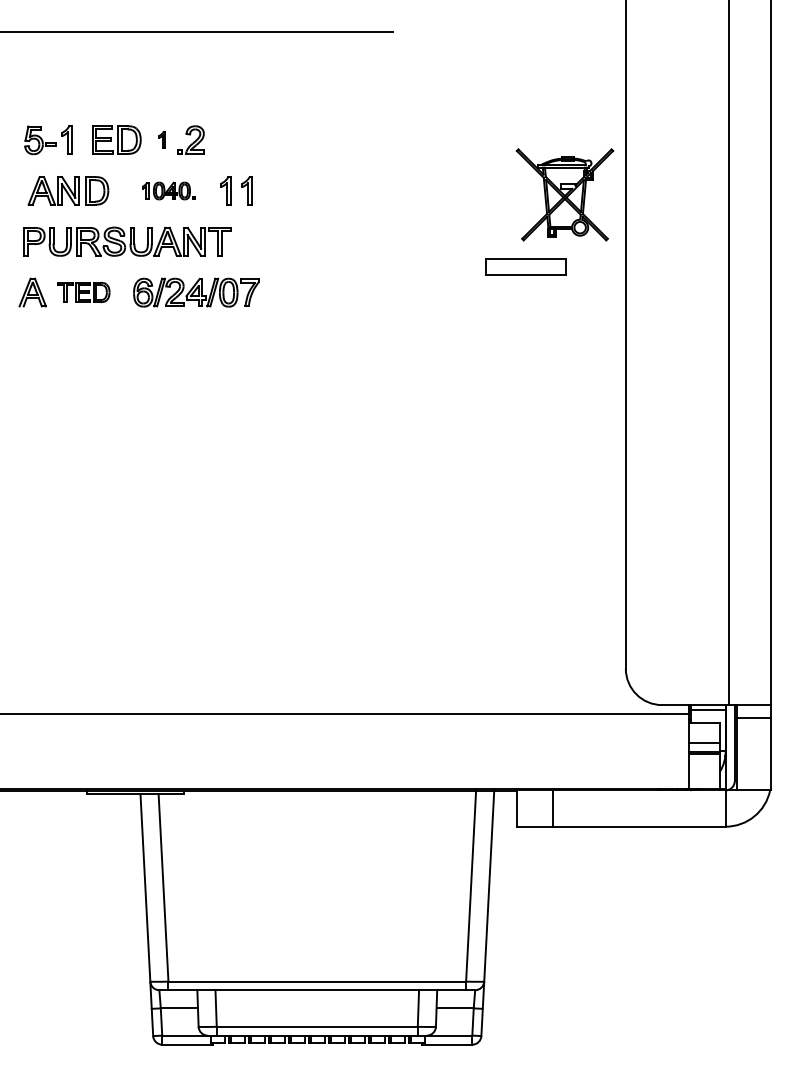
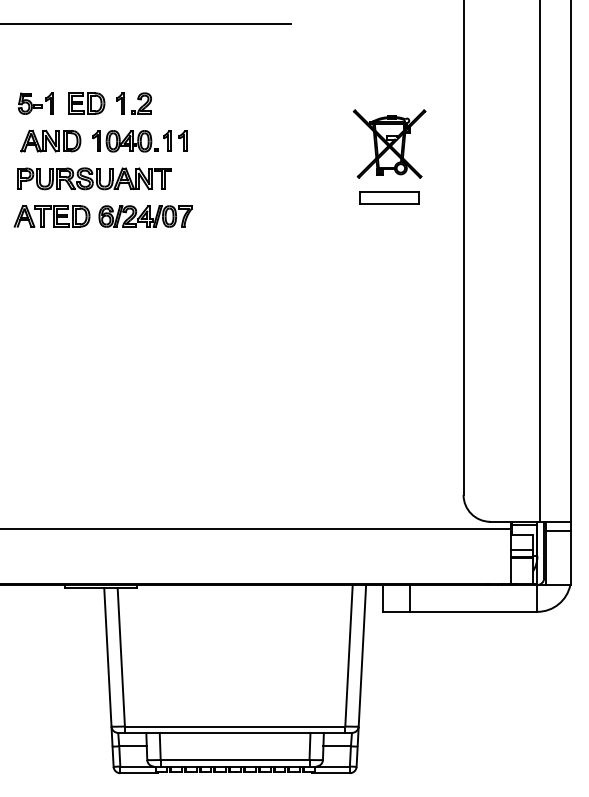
part: (161, 139) -> (119, 103), size x1.67
part: (168, 190) -> (124, 140), size x1.67
part: (564, 194) -> (389, 143), moved
part: (83, 292) -> (62, 216), size x1.43

